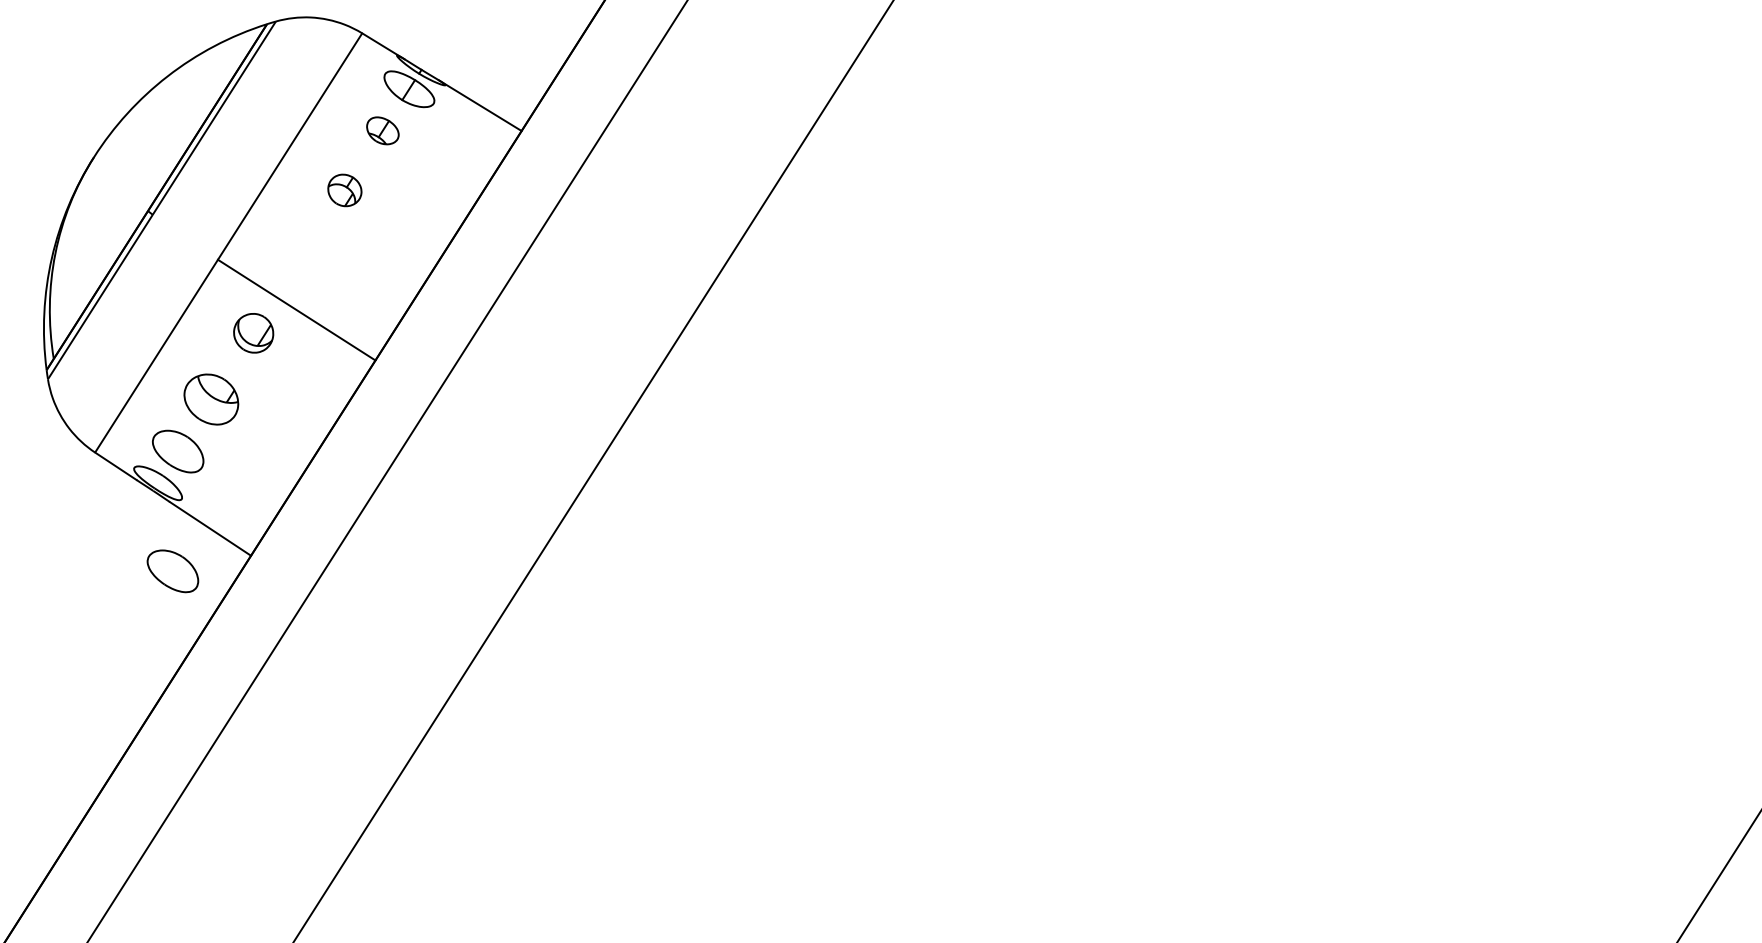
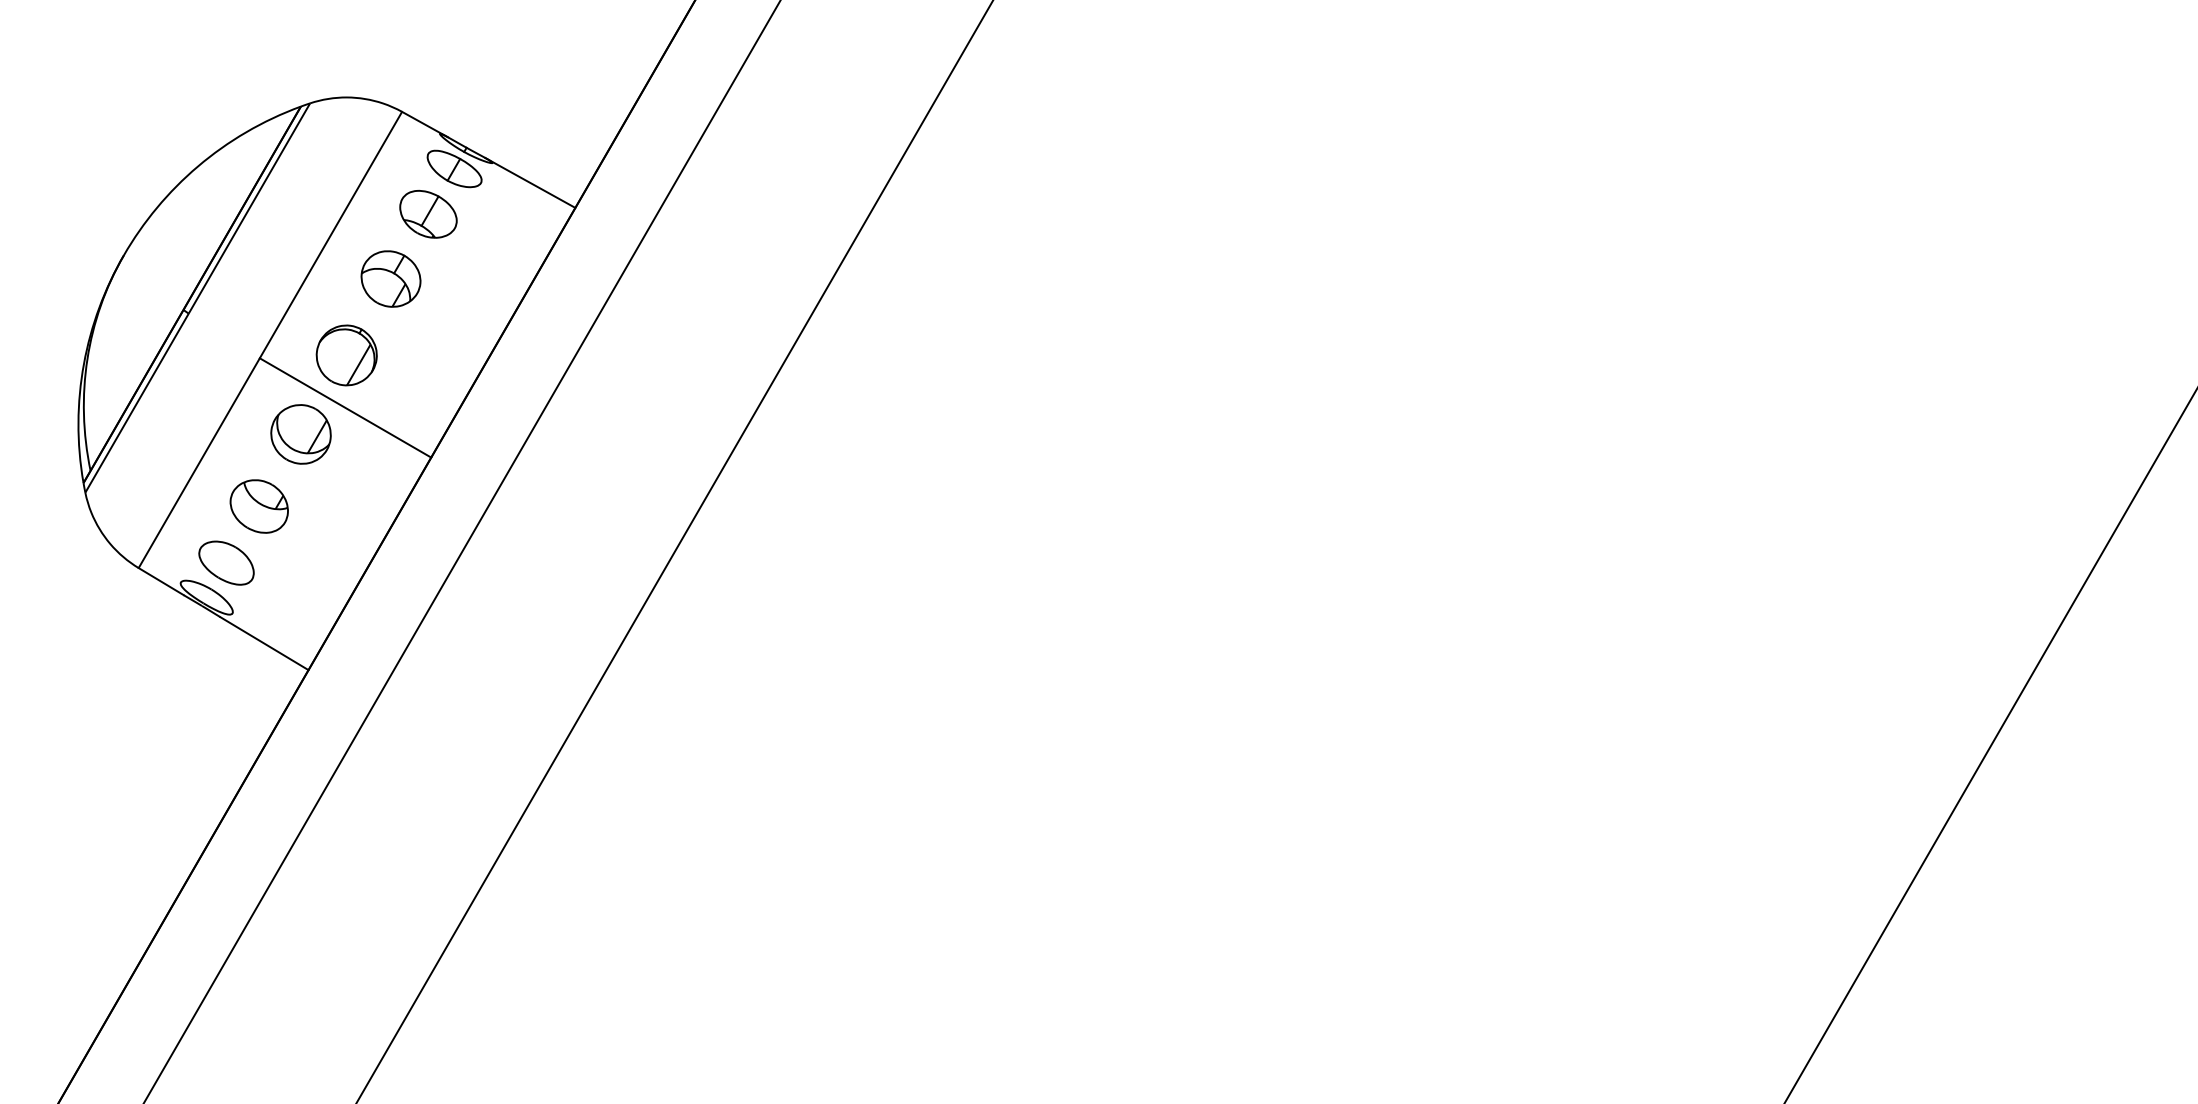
part: (382, 130) -> (428, 213), size x1.67
part: (344, 189) -> (390, 278), size x1.67
part: (299, 260) -> (346, 355), added
part: (253, 333) -> (300, 434), size x1.43
part: (172, 570) -> (226, 689), removed

